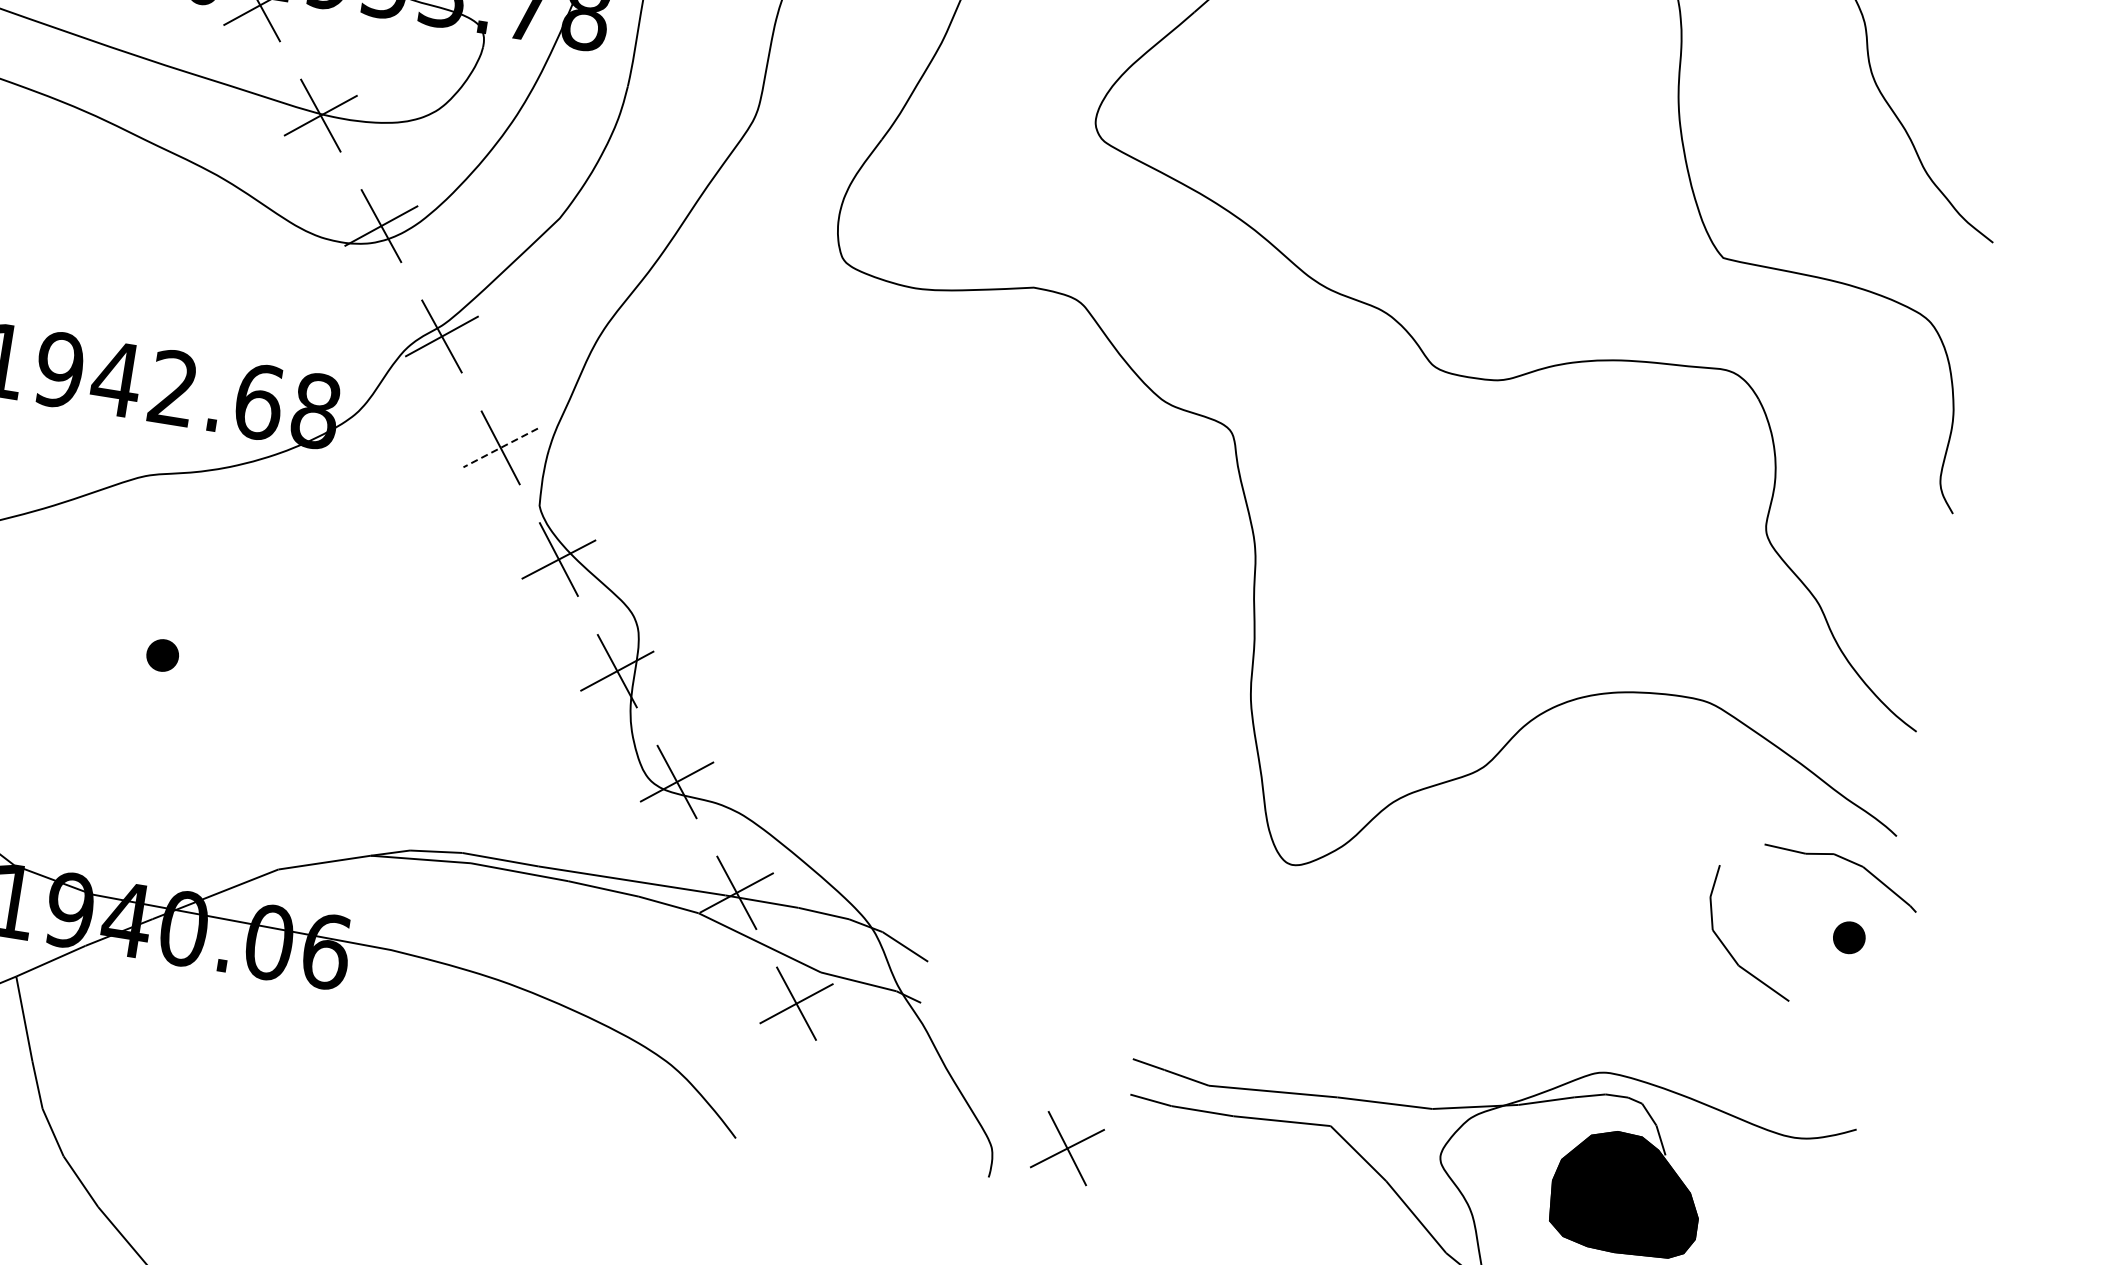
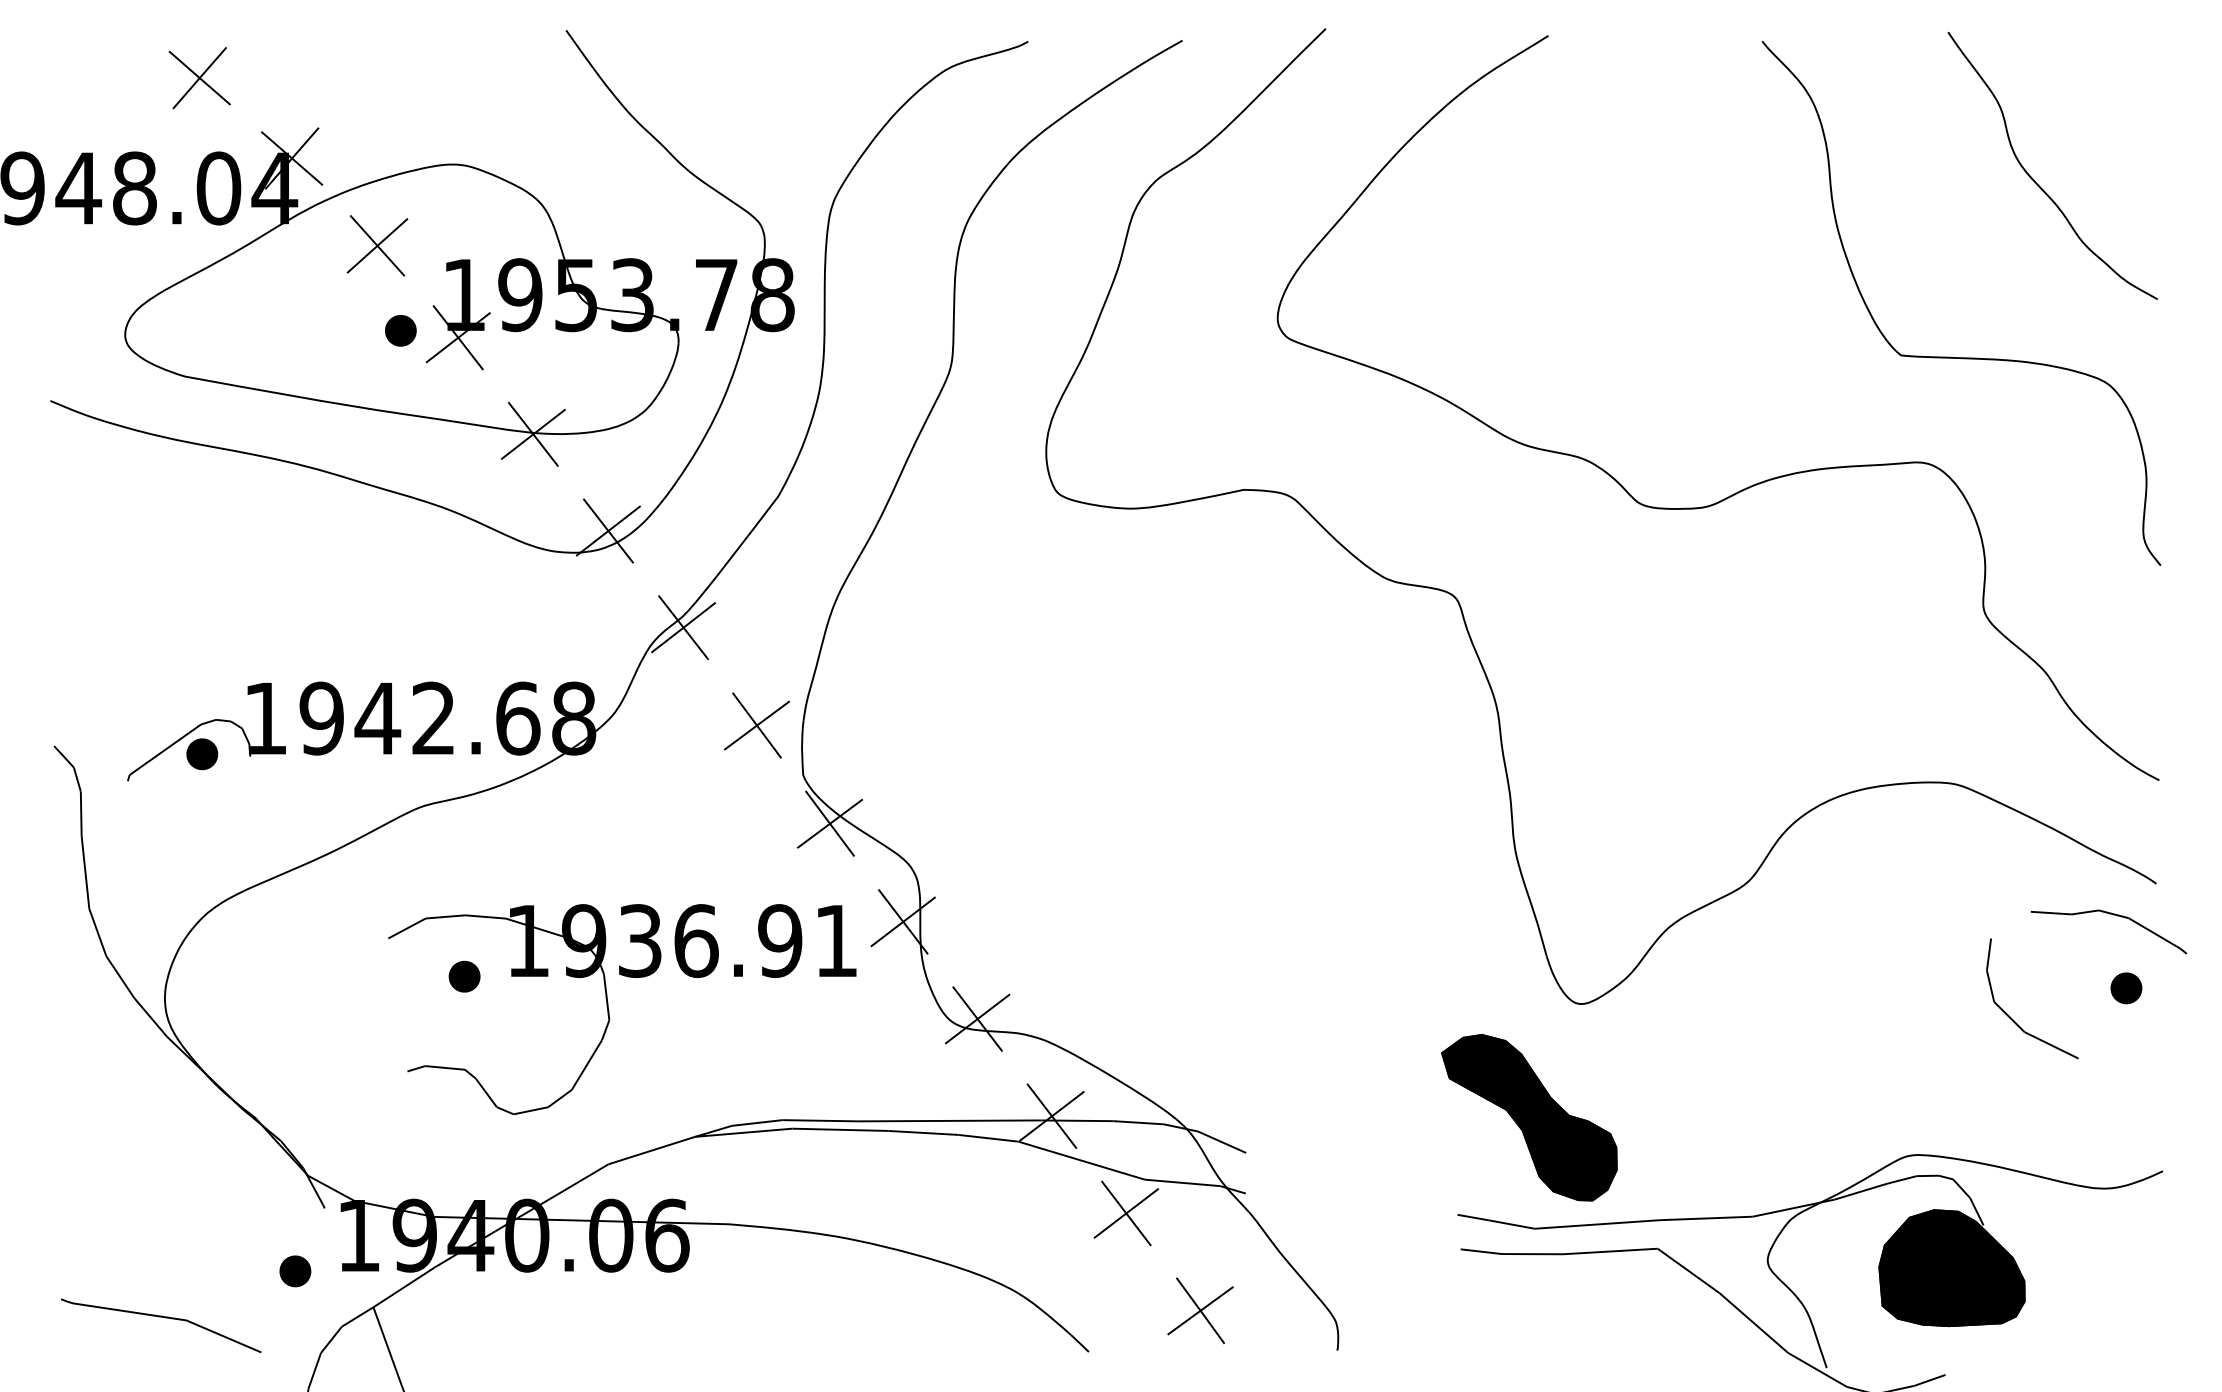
line: (501, 447) -> (757, 725), dashed -> solid
part: (304, 713) -> (609, 1010), added
part: (1221, 971) -> (1529, 1117), added
part: (1067, 1148) -> (1200, 1310), moved

